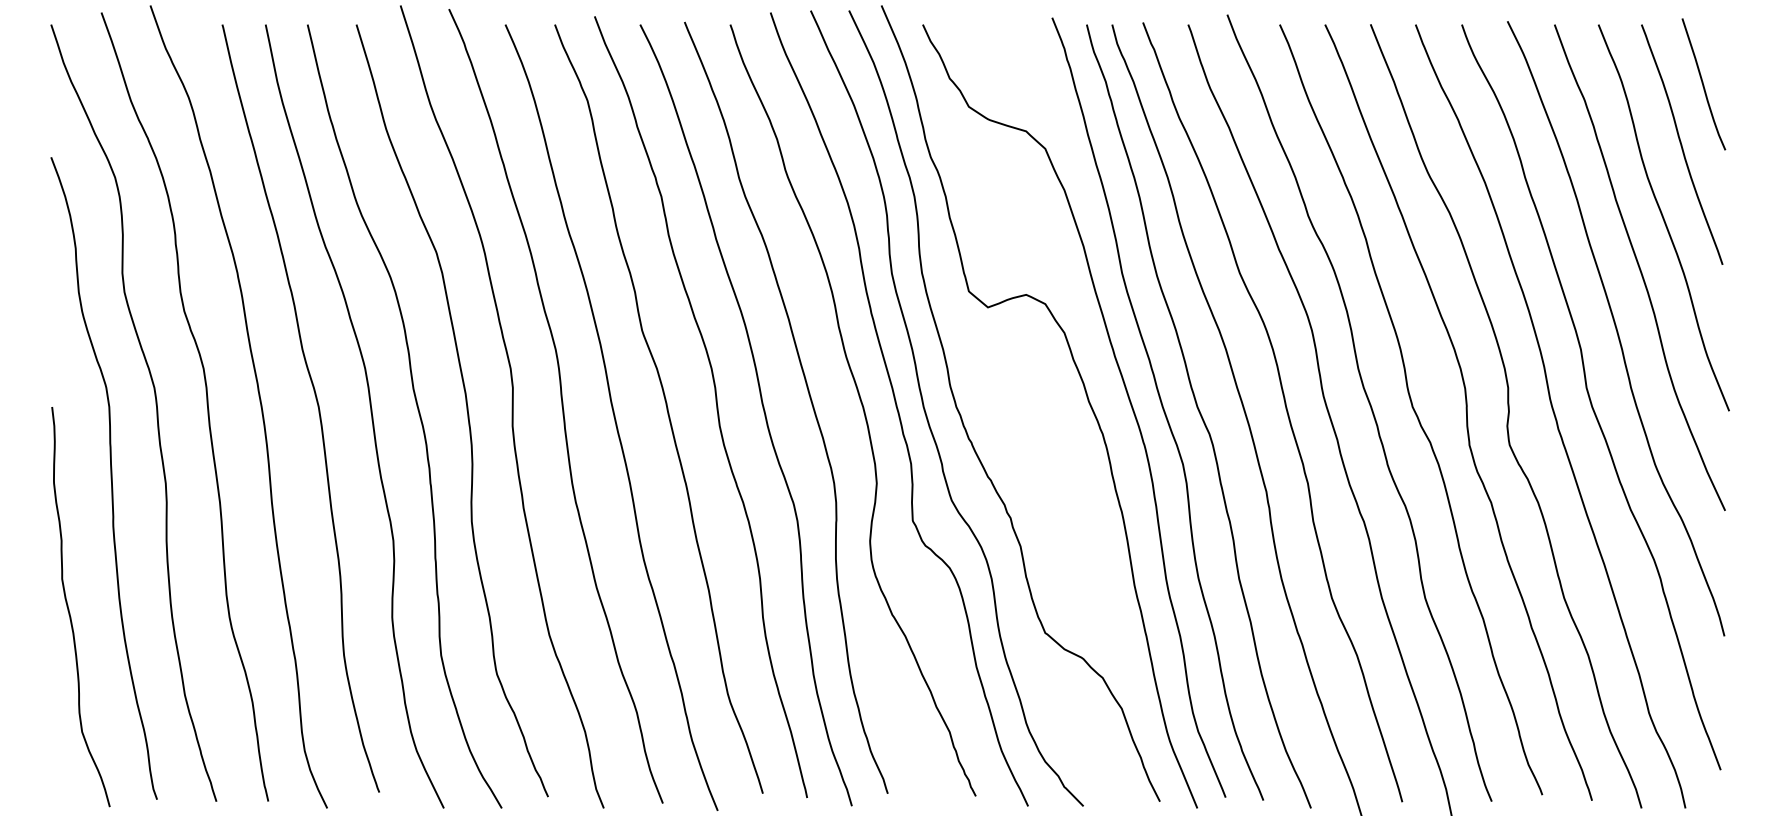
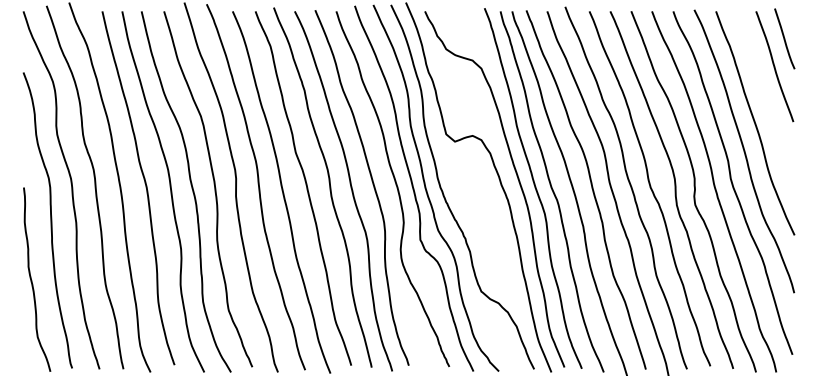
curve: (1664, 218) -> (766, 100), removed

